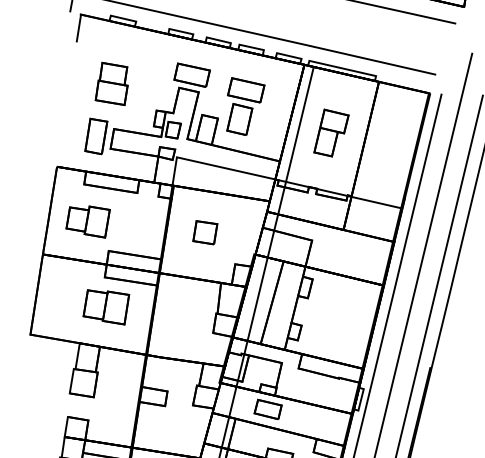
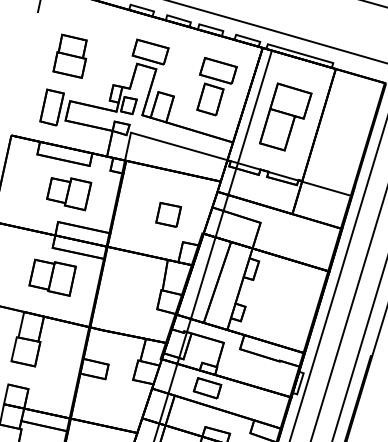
part: (245, 106) -> (216, 86), moved
part: (331, 132) -> (285, 116), size x1.43
part: (87, 221) -> (68, 193), moved
part: (205, 232) -> (168, 214), moved

